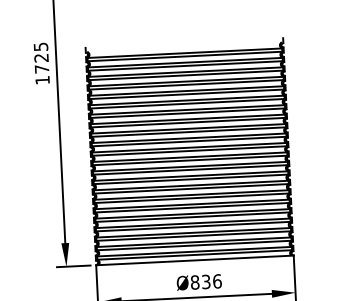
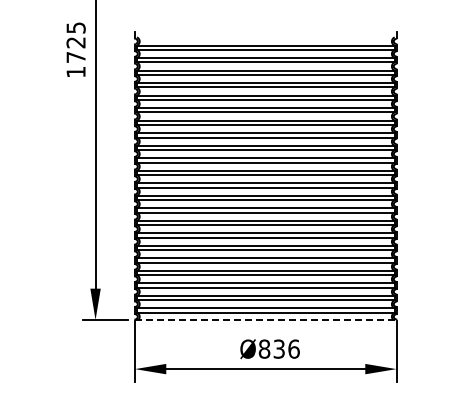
line: (194, 260) -> (265, 319), solid -> dashed

